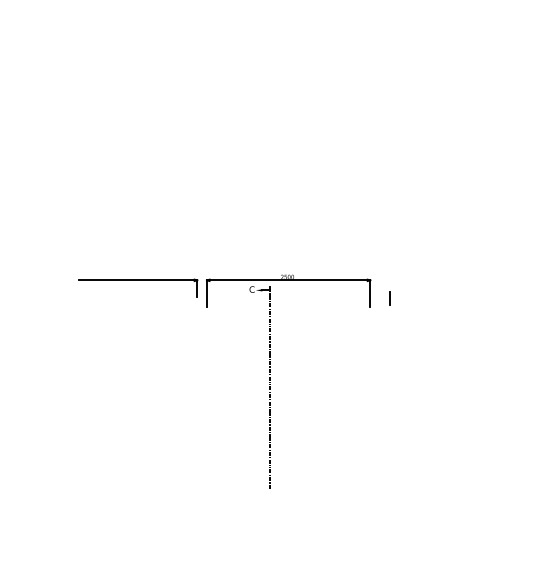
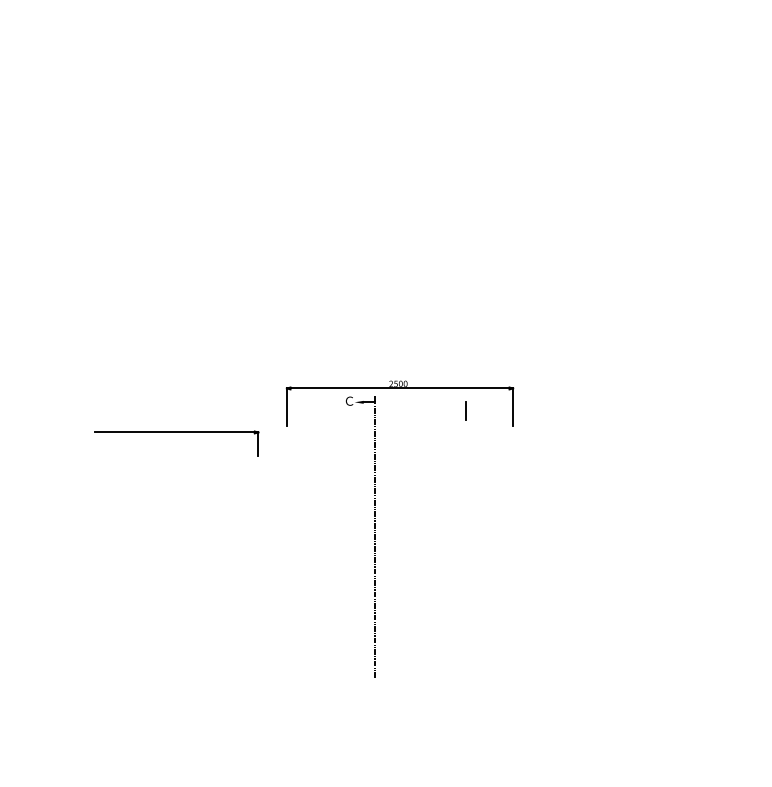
part: (138, 280) -> (176, 432), moved
line: (389, 297) -> (465, 410), moved

